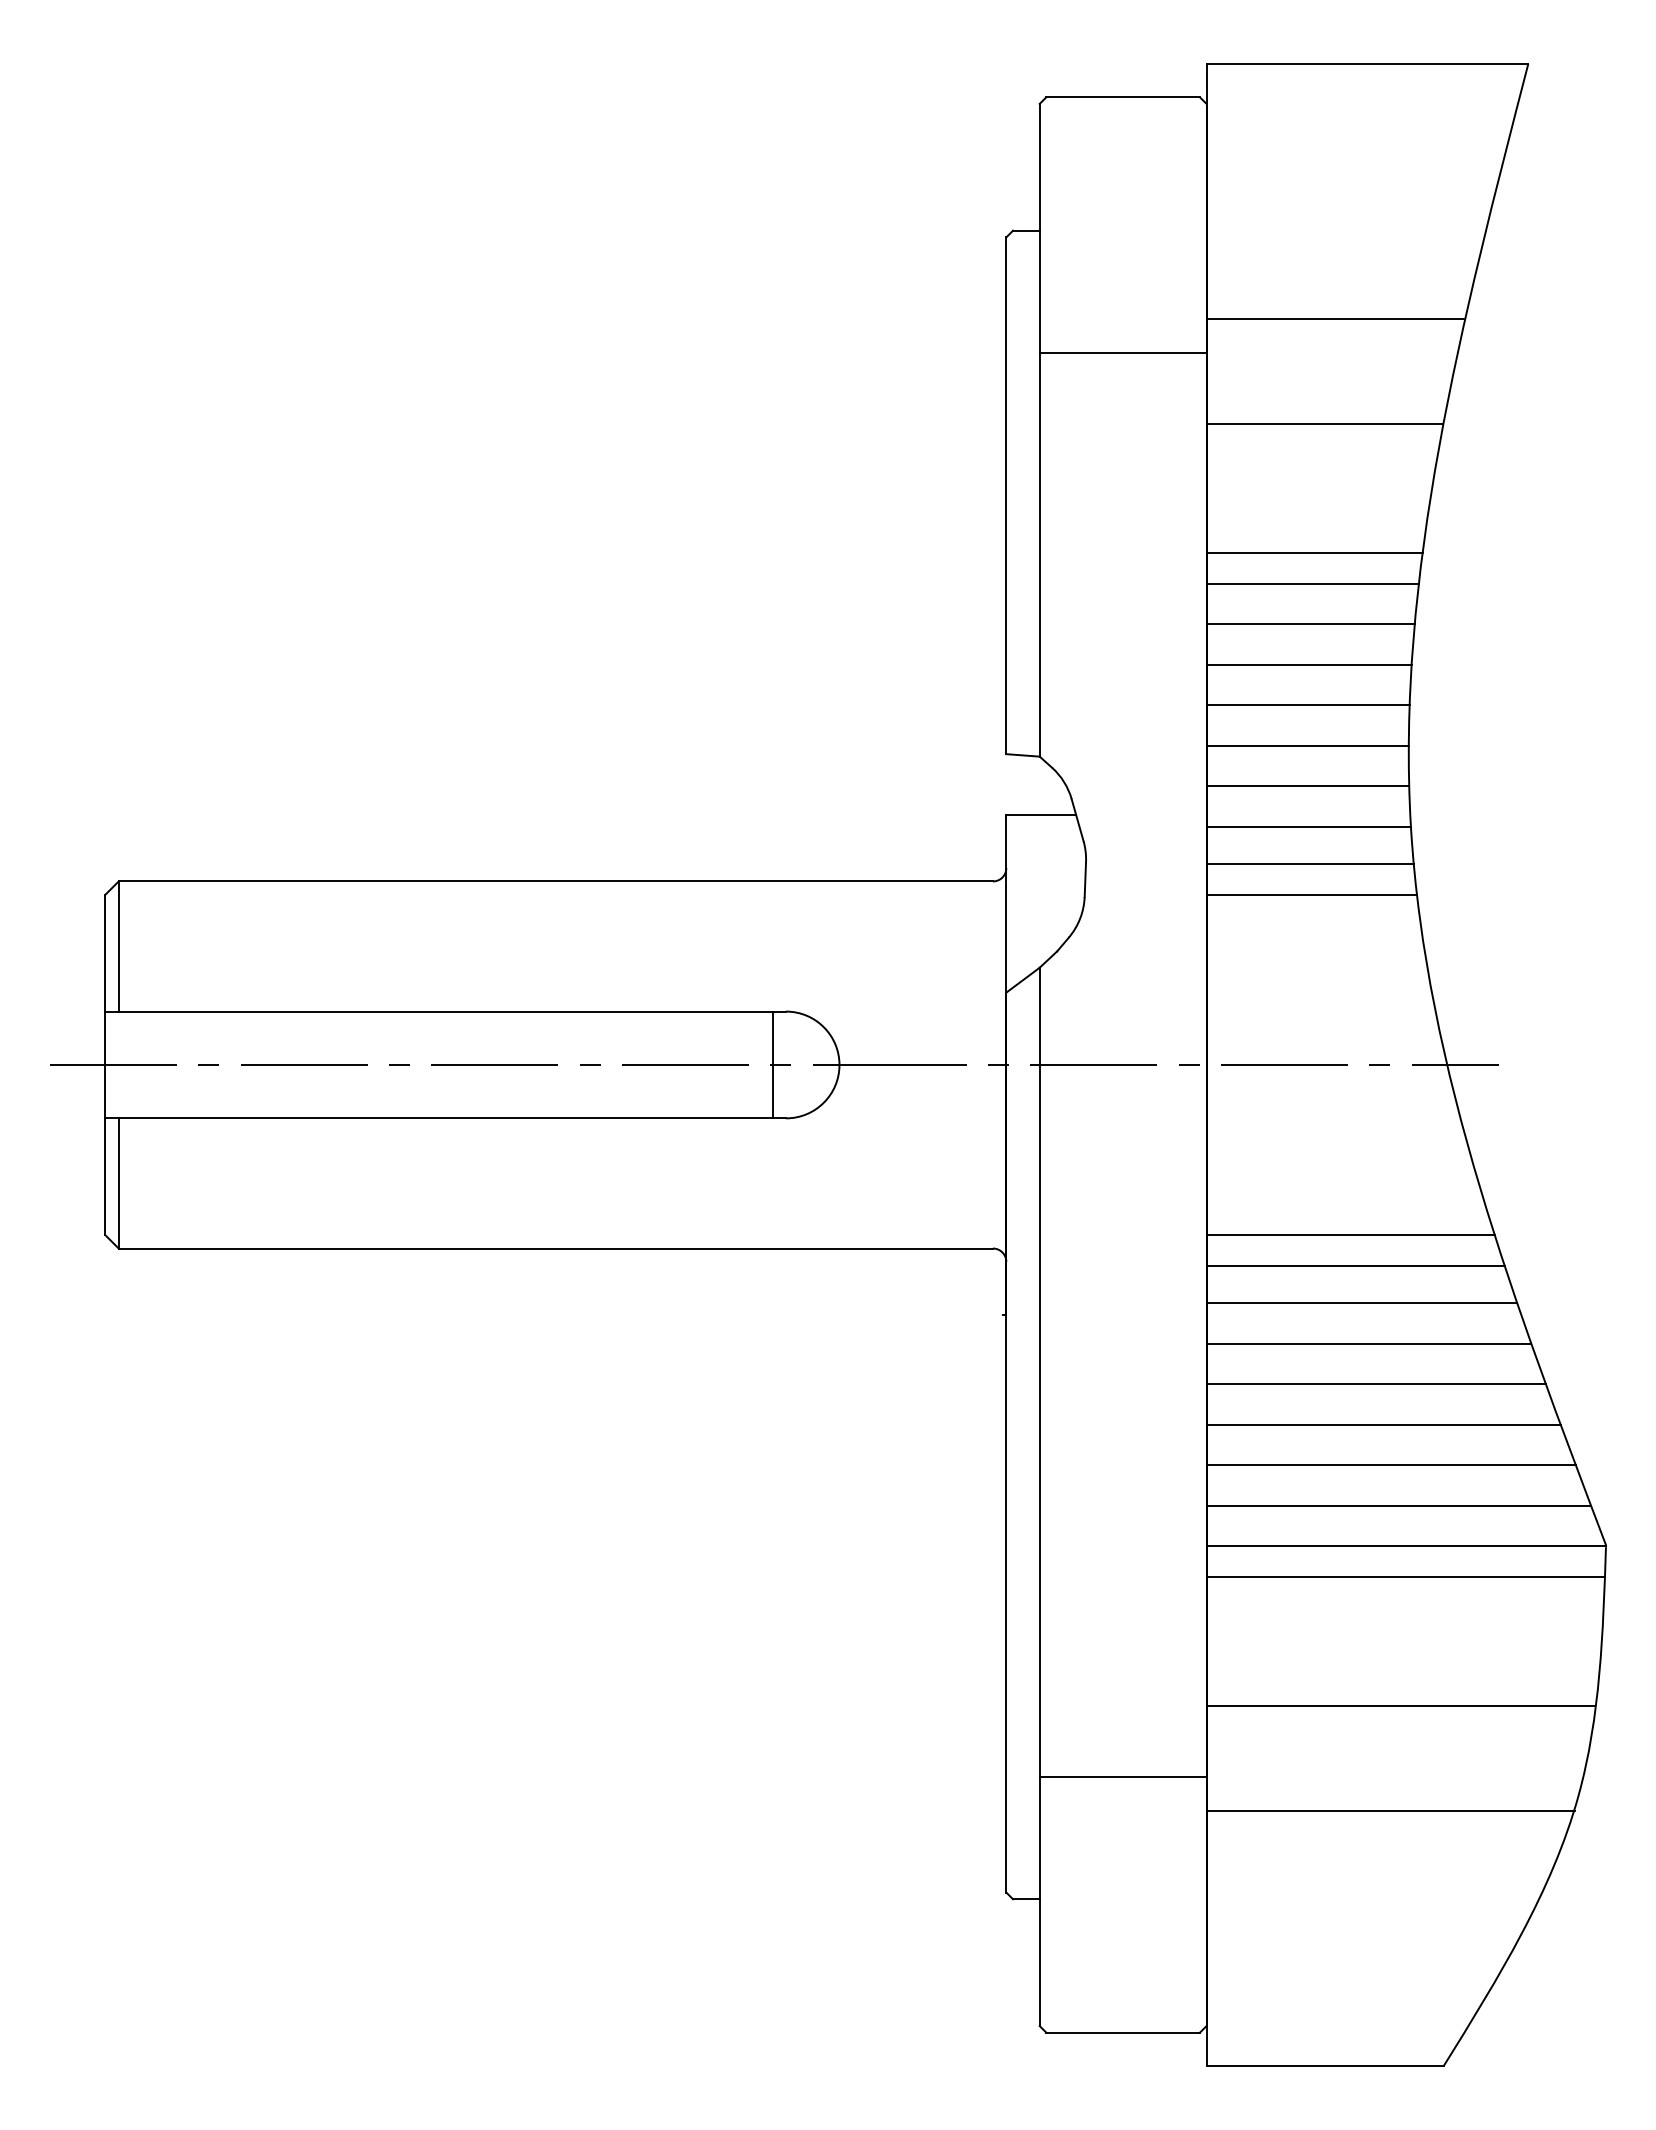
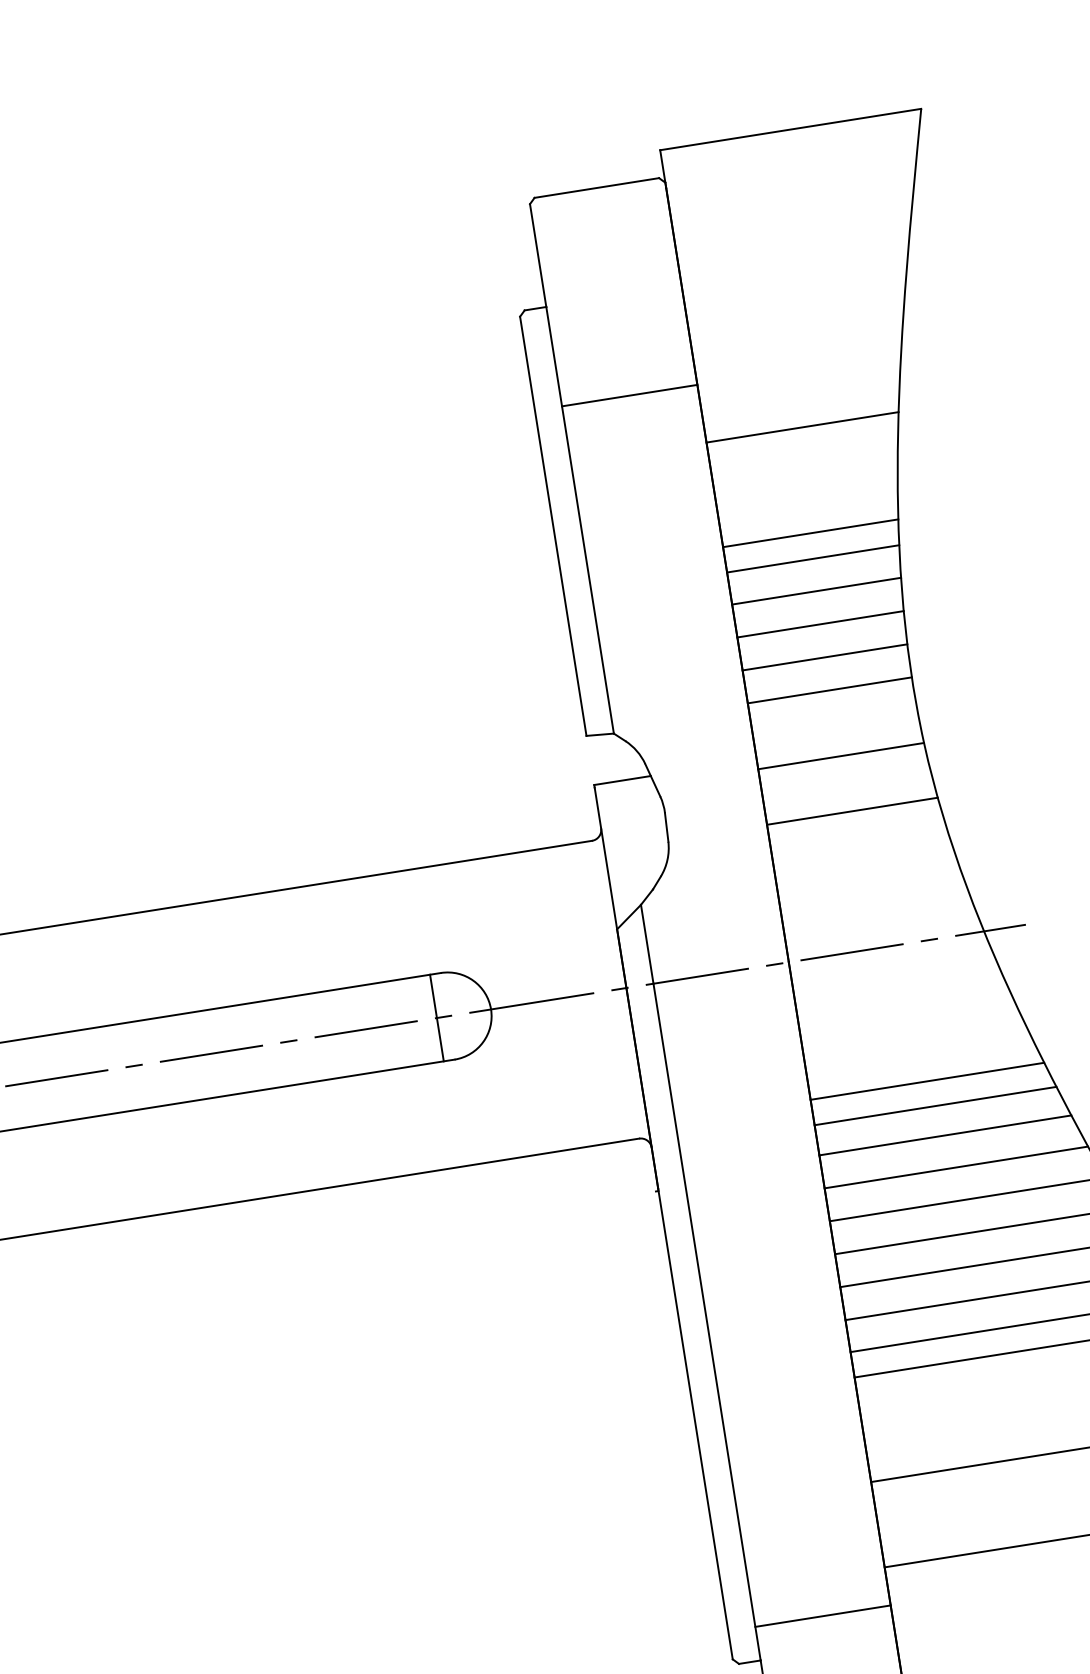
line: (1335, 319) -> (797, 341), removed
line: (1307, 786) -> (834, 723), removed
line: (1309, 864) -> (846, 786), removed
line: (1122, 1776) -> (822, 1615), moved

